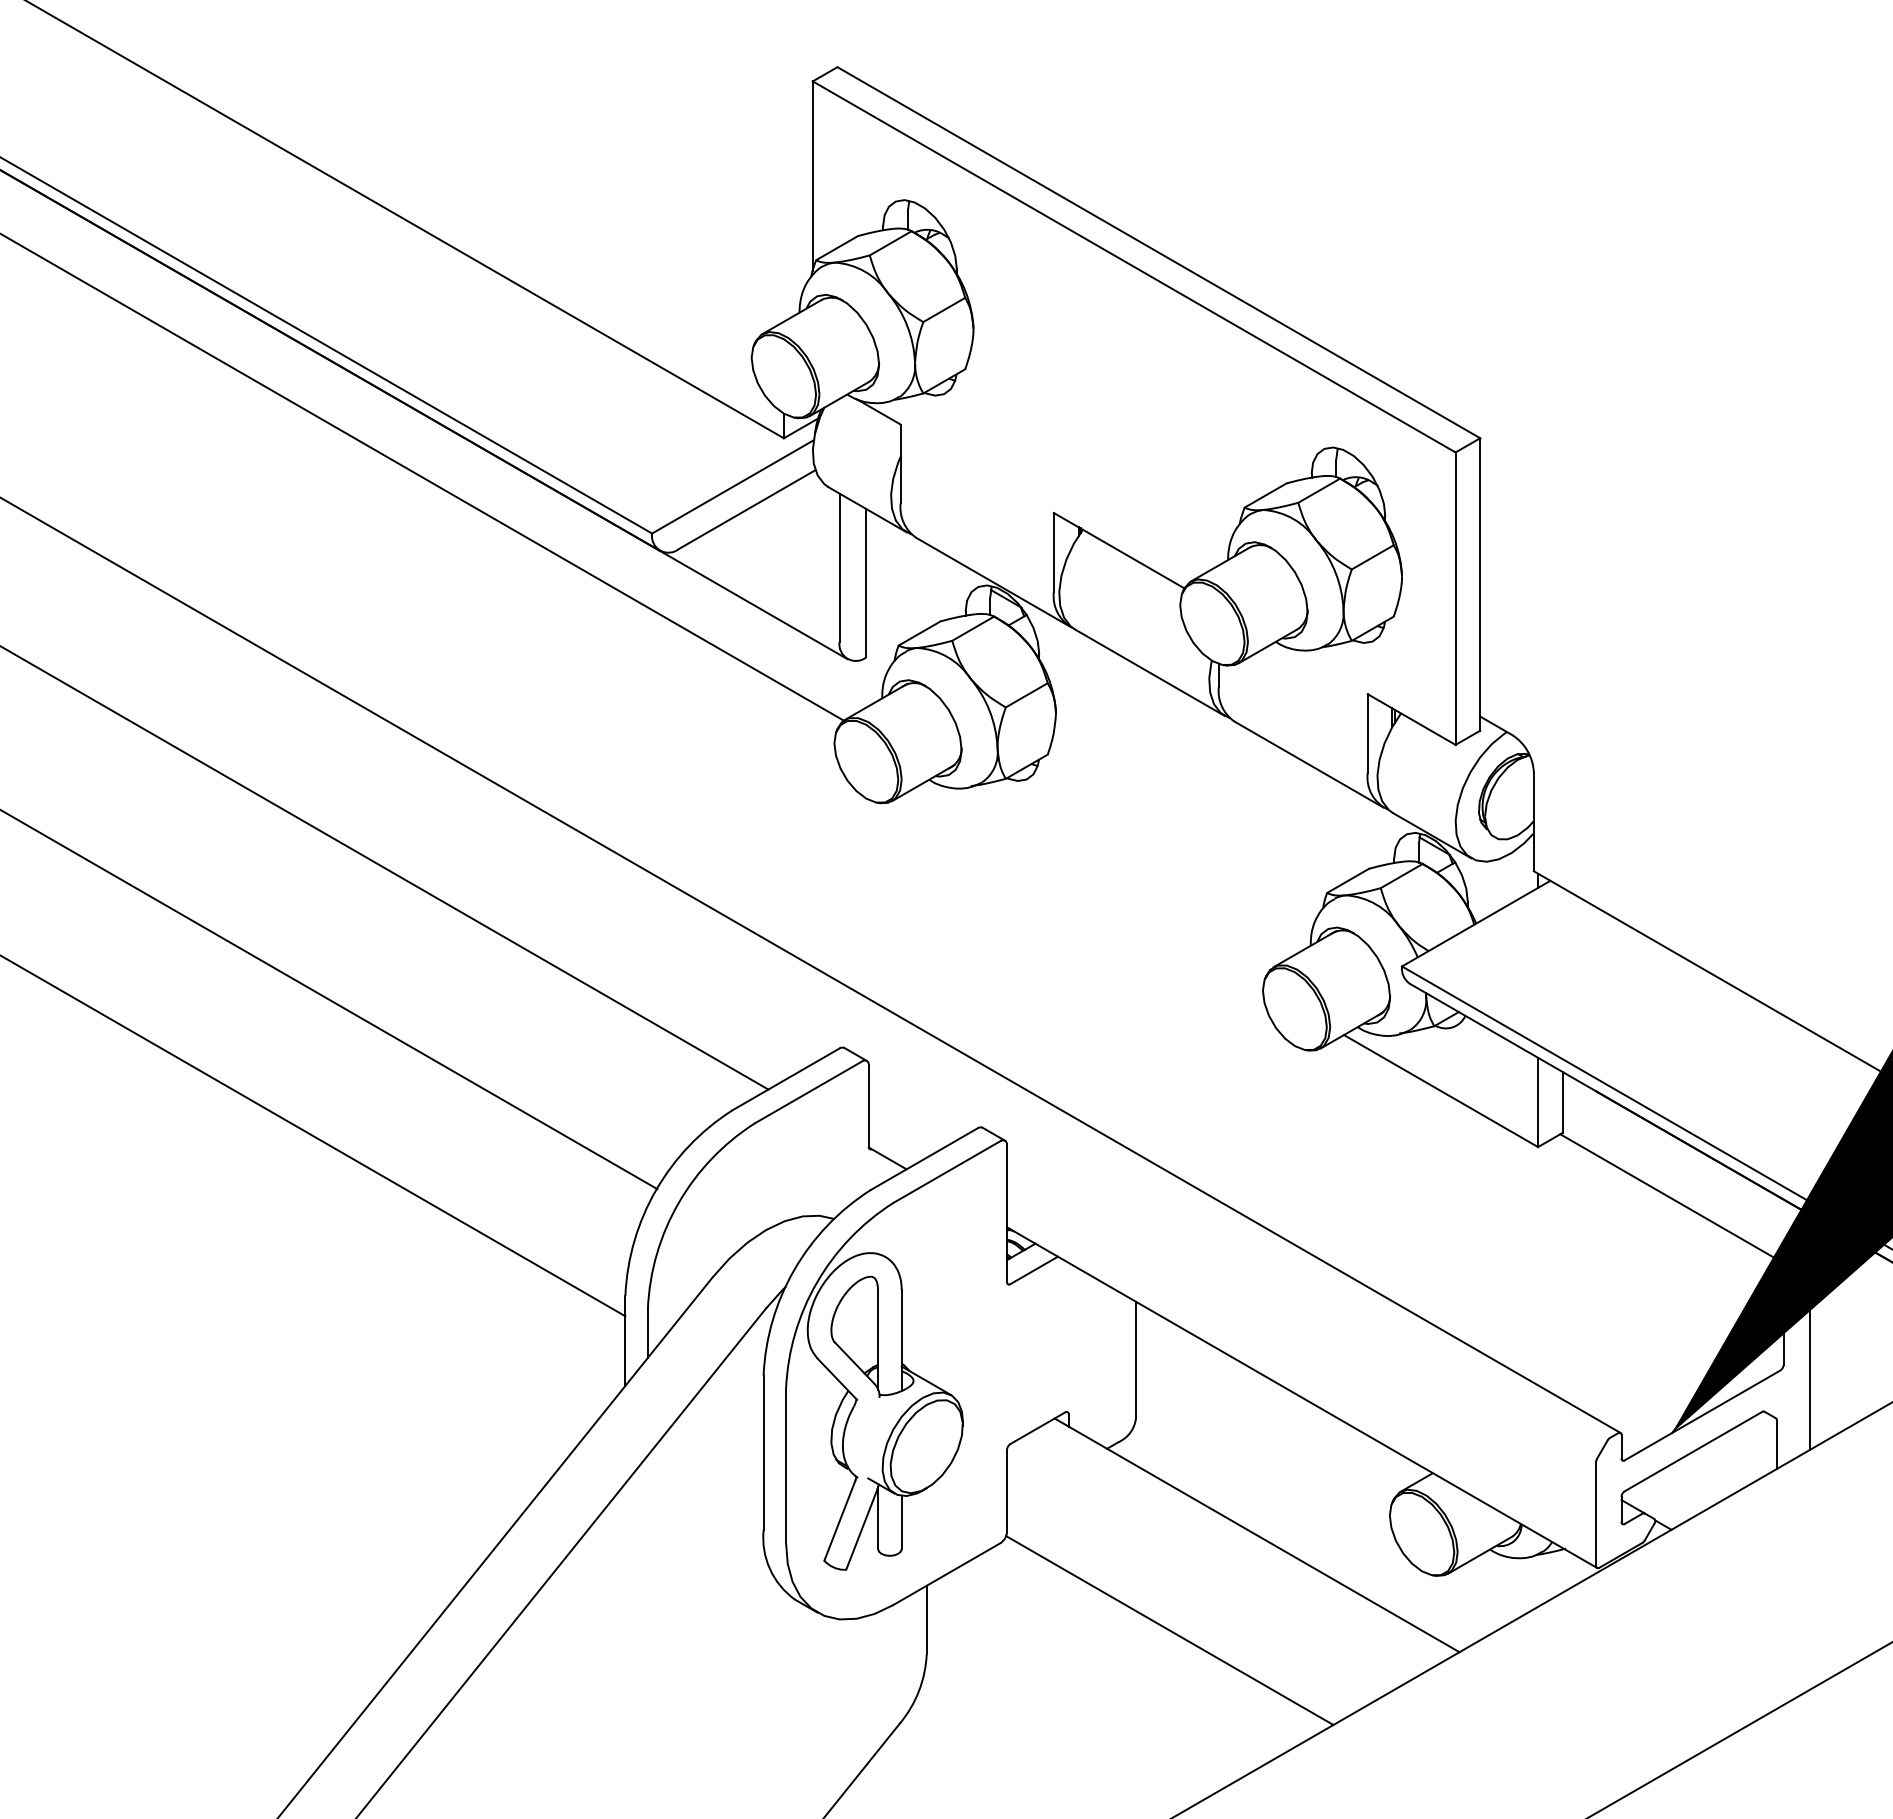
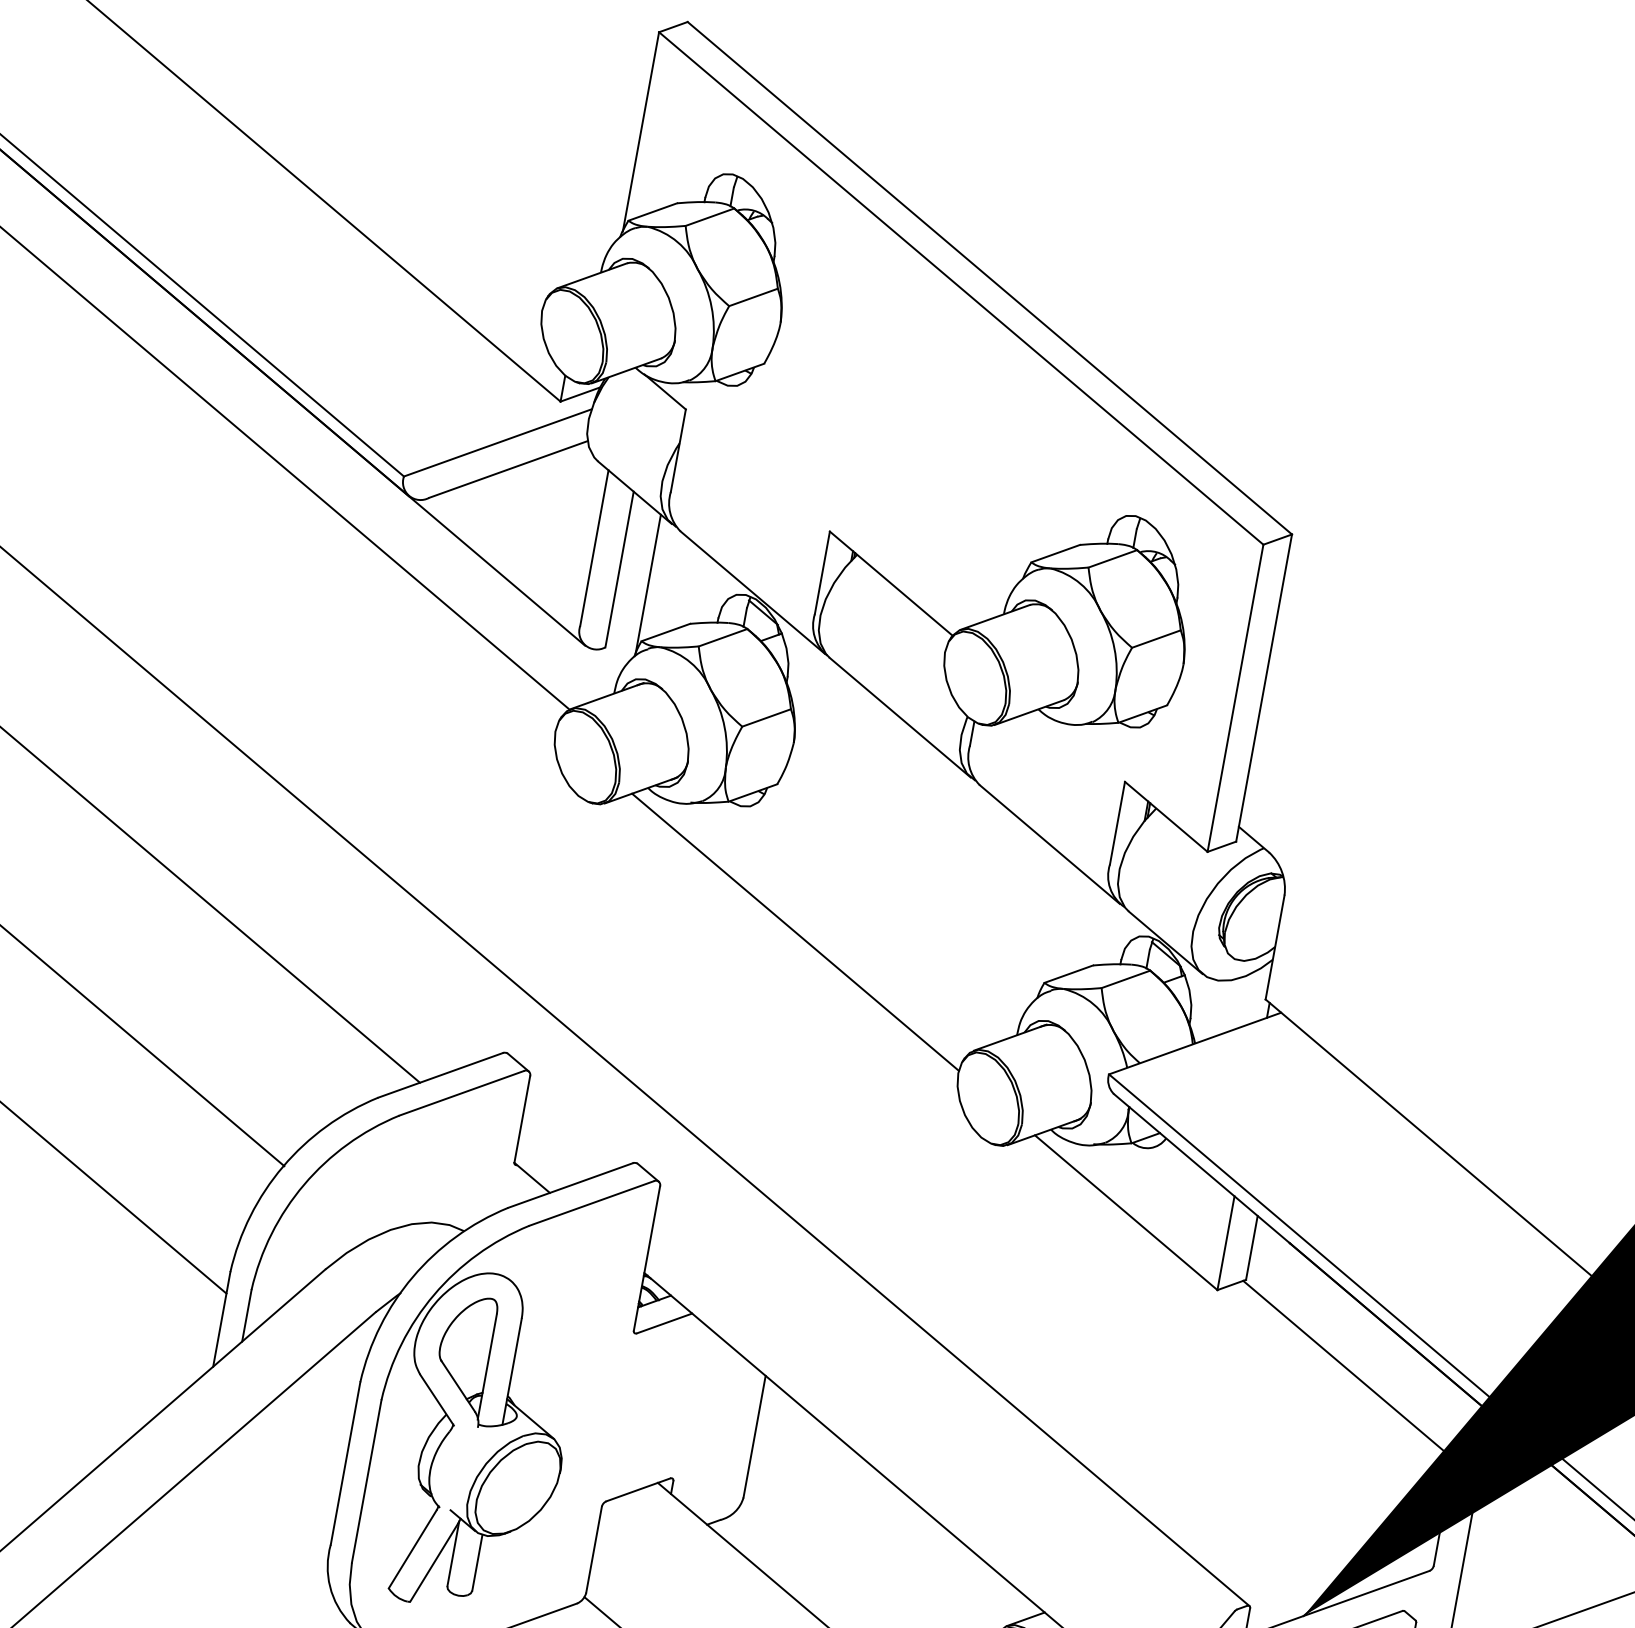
line: (895, 591) -> (648, 583), added
line: (1089, 887) -> (795, 931), added

